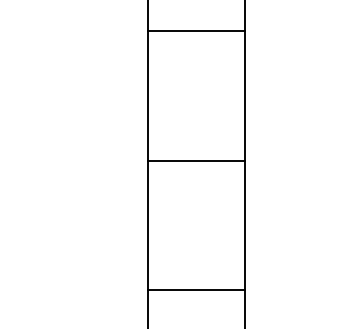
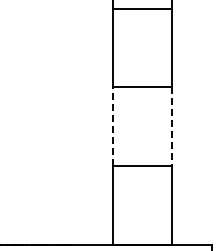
line: (148, 225) -> (113, 126), solid -> dashed
line: (245, 226) -> (172, 127), solid -> dashed

